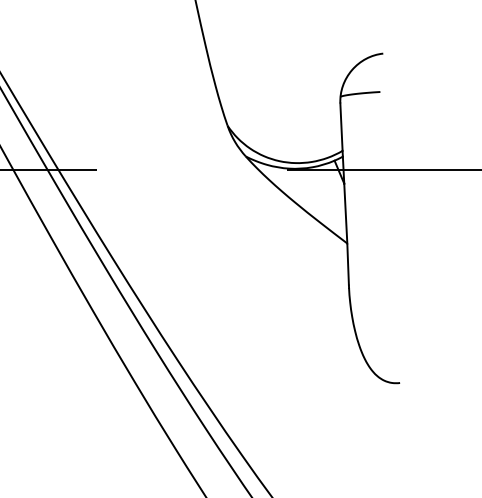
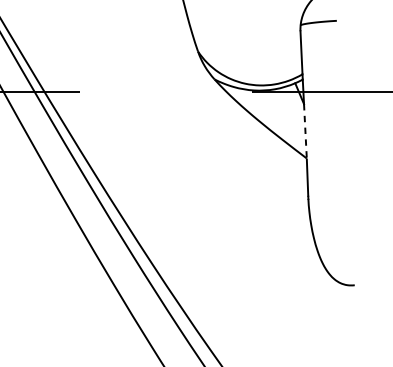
line: (345, 213) -> (305, 131), solid -> dashed

